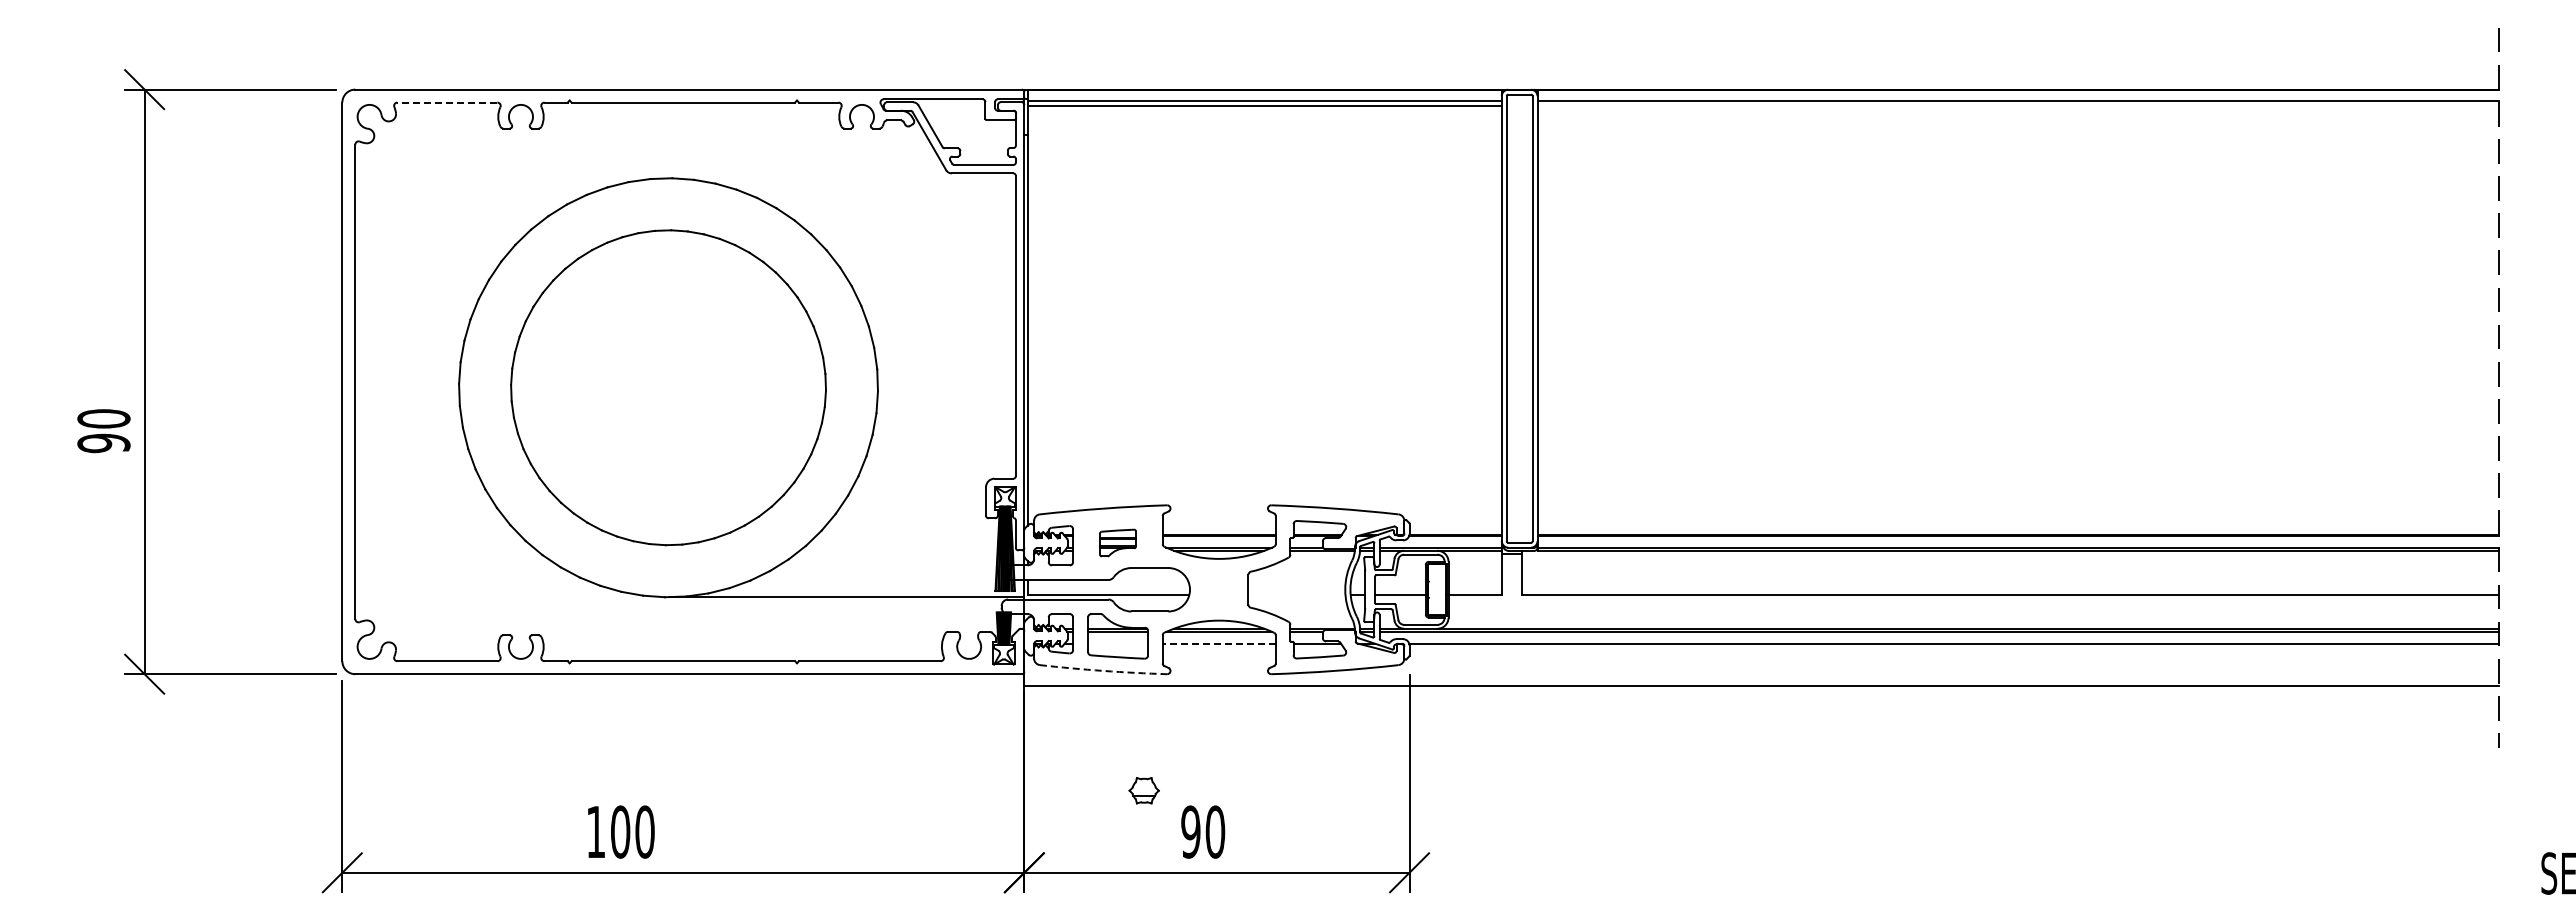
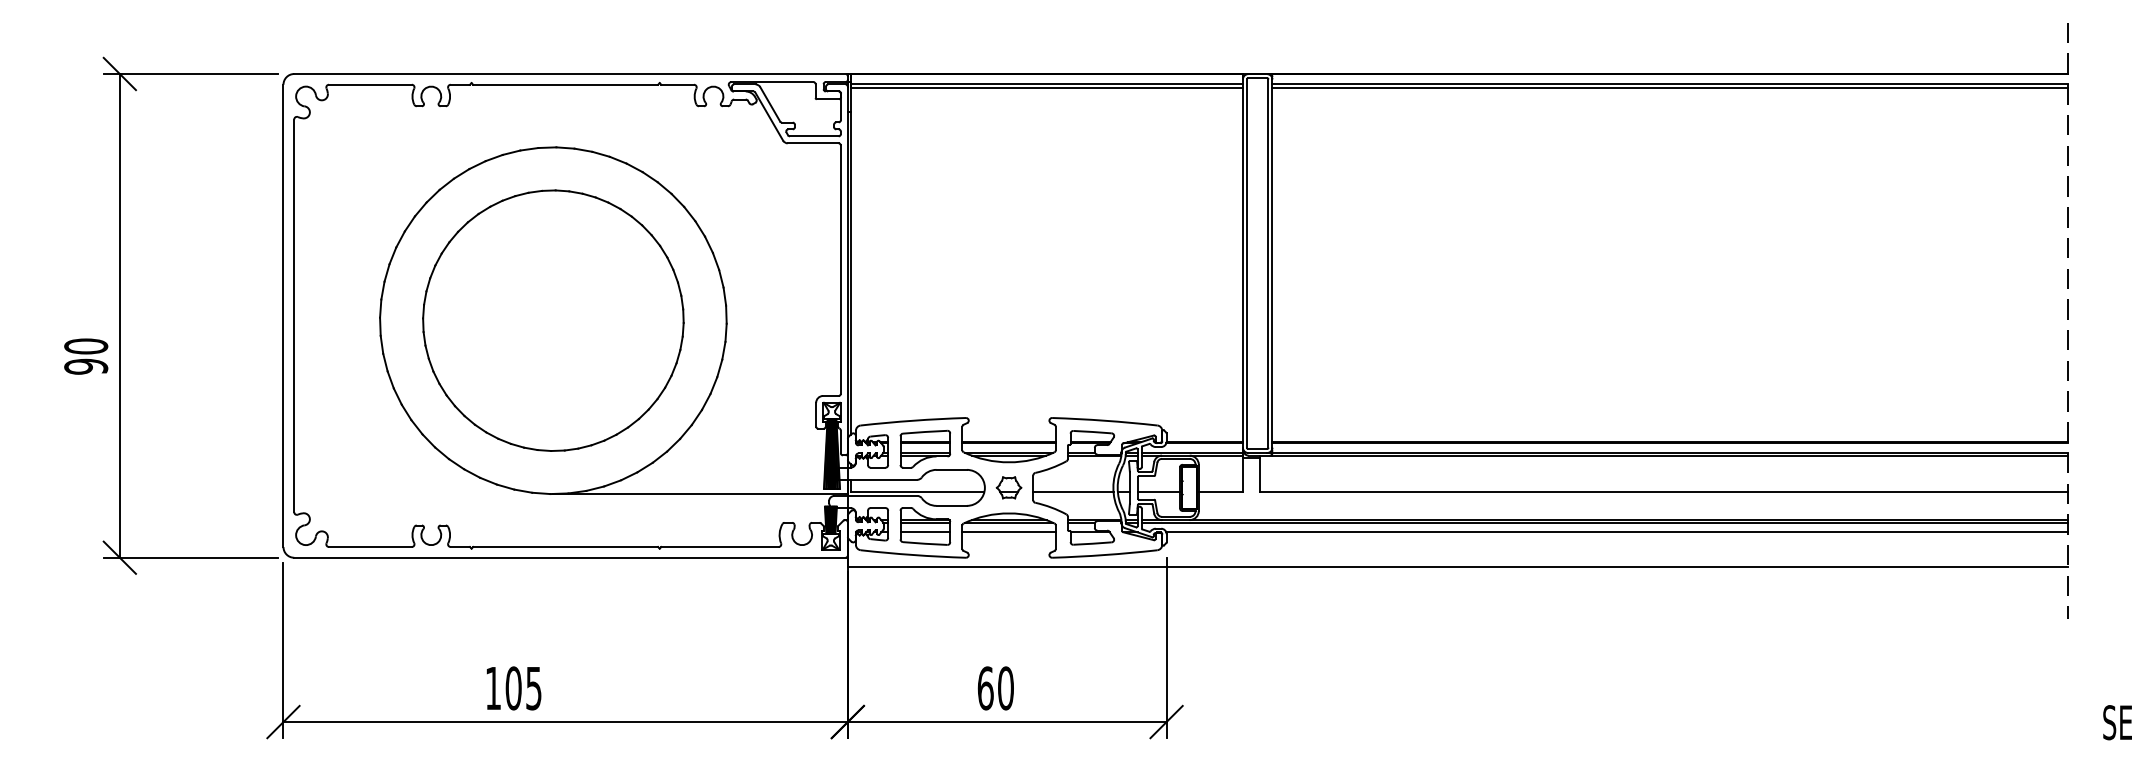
line: (446, 102) -> (369, 84), dashed -> solid
line: (2017, 105) -> (1669, 87), added
part: (1117, 542) -> (924, 448), size x1.67
line: (1296, 594) -> (1073, 491), added
line: (1118, 643) -> (925, 532), added
line: (1219, 643) -> (1009, 532), dashed -> solid
arc: (1103, 670) -> (913, 554), dashed -> solid
part: (1143, 790) -> (1008, 487), moved
text: (644, 831) -> (533, 687), 100 -> 105
text: (1190, 831) -> (985, 687), 90 -> 60

